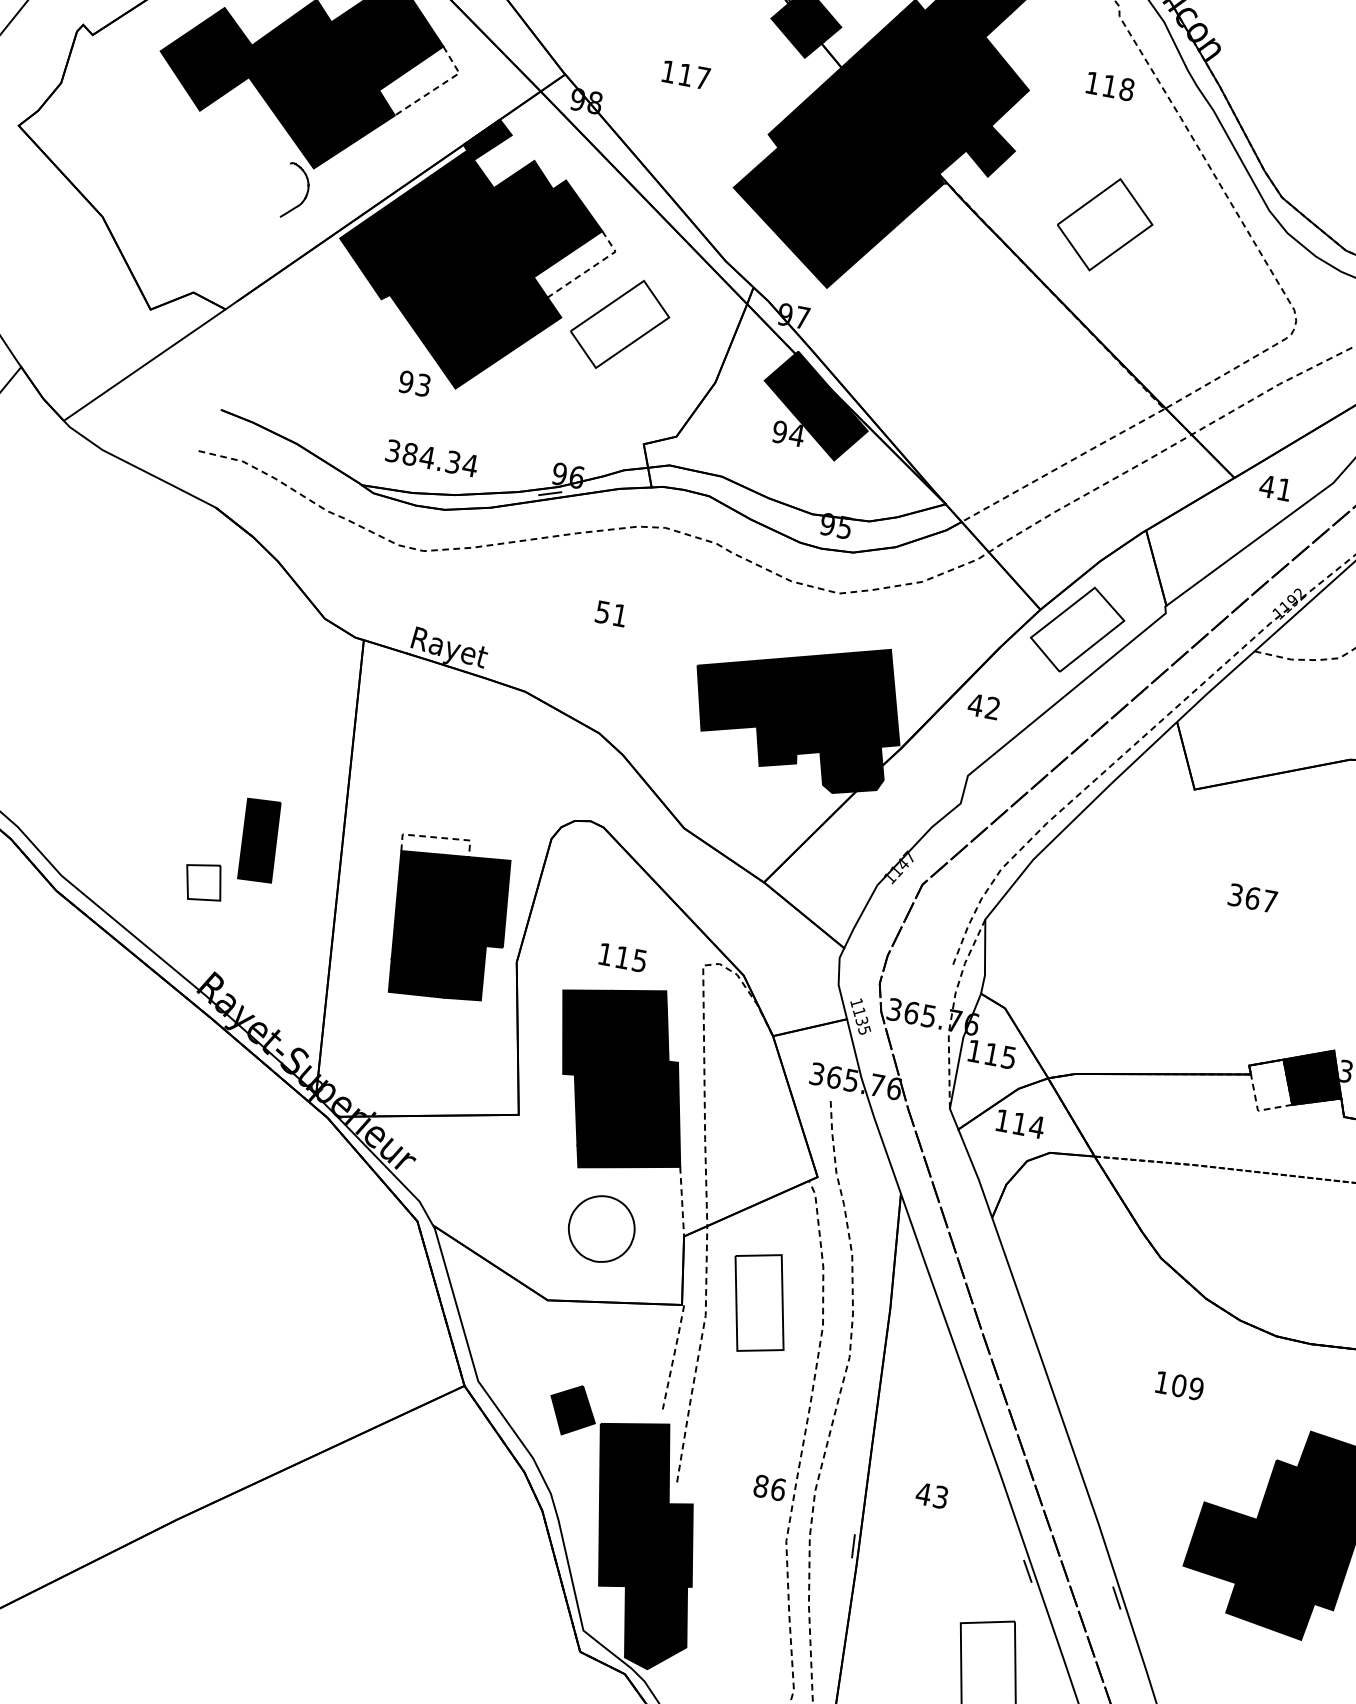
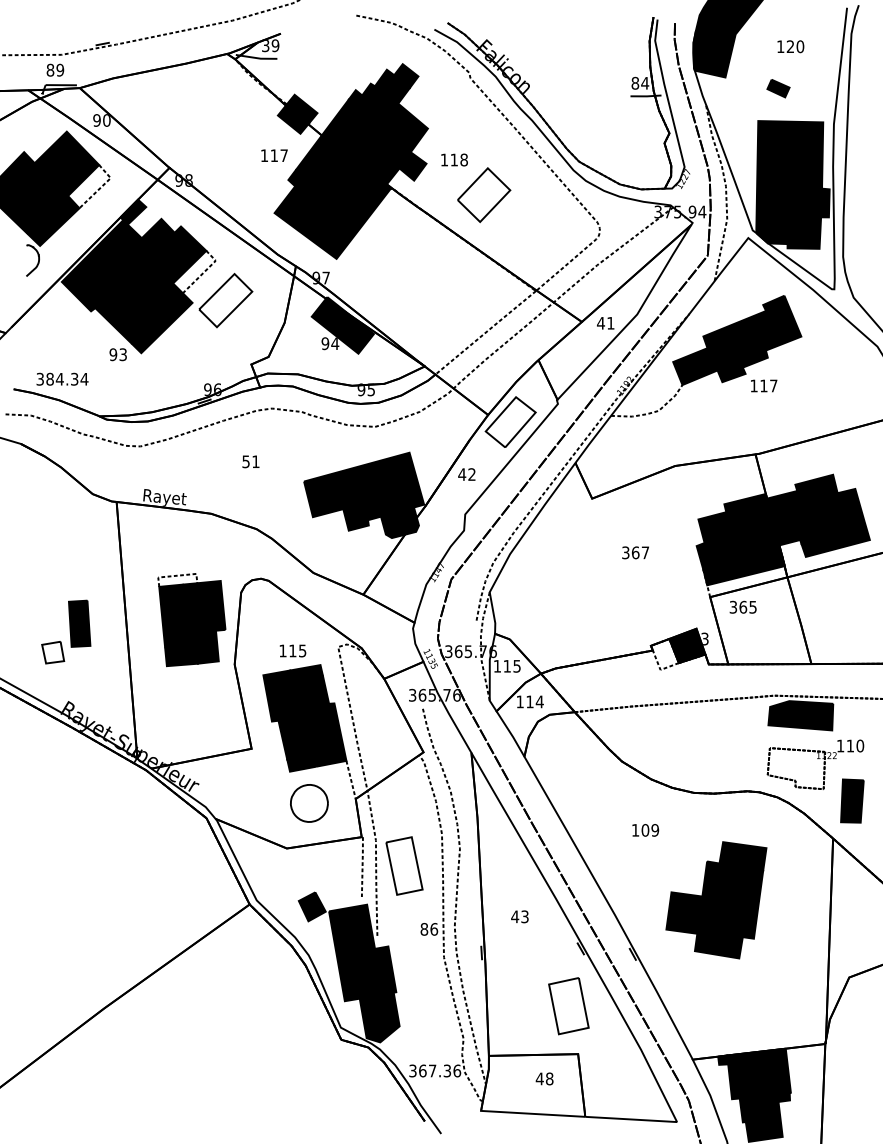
text: (686, 74) -> (274, 155), moved
text: (1110, 85) -> (454, 159), moved
text: (432, 457) -> (62, 378), moved
part: (446, 920) -> (191, 620), moved
part: (759, 1302) -> (404, 865), moved

